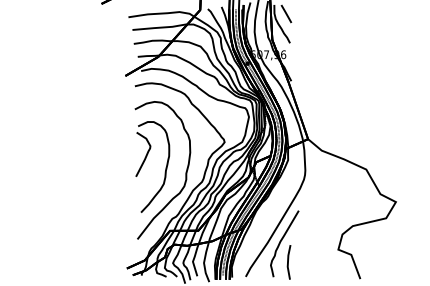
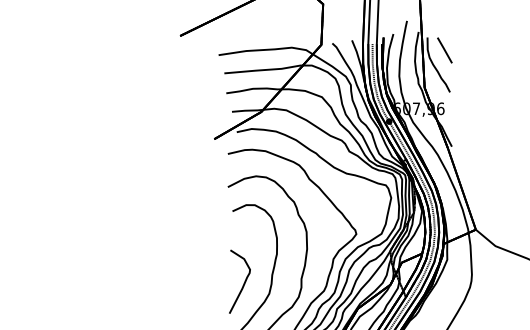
part: (143, 154) -> (240, 281), moved

